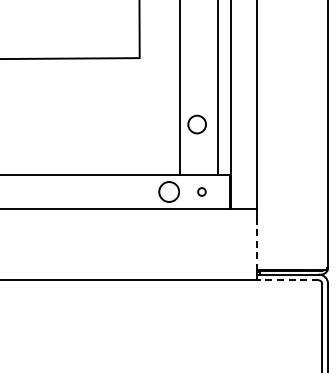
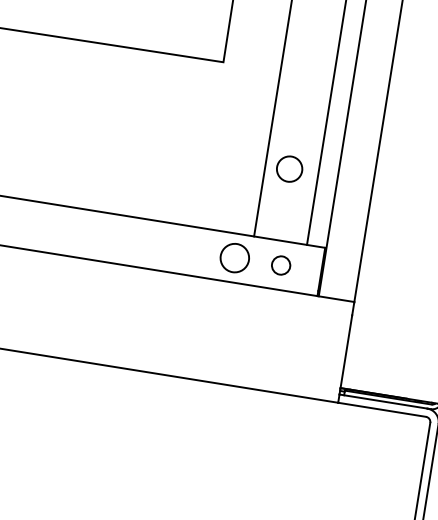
circle: (201, 191) -> (280, 264), size x1.67
line: (256, 244) -> (346, 352), dashed -> solid
line: (287, 280) -> (381, 409), dashed -> solid

